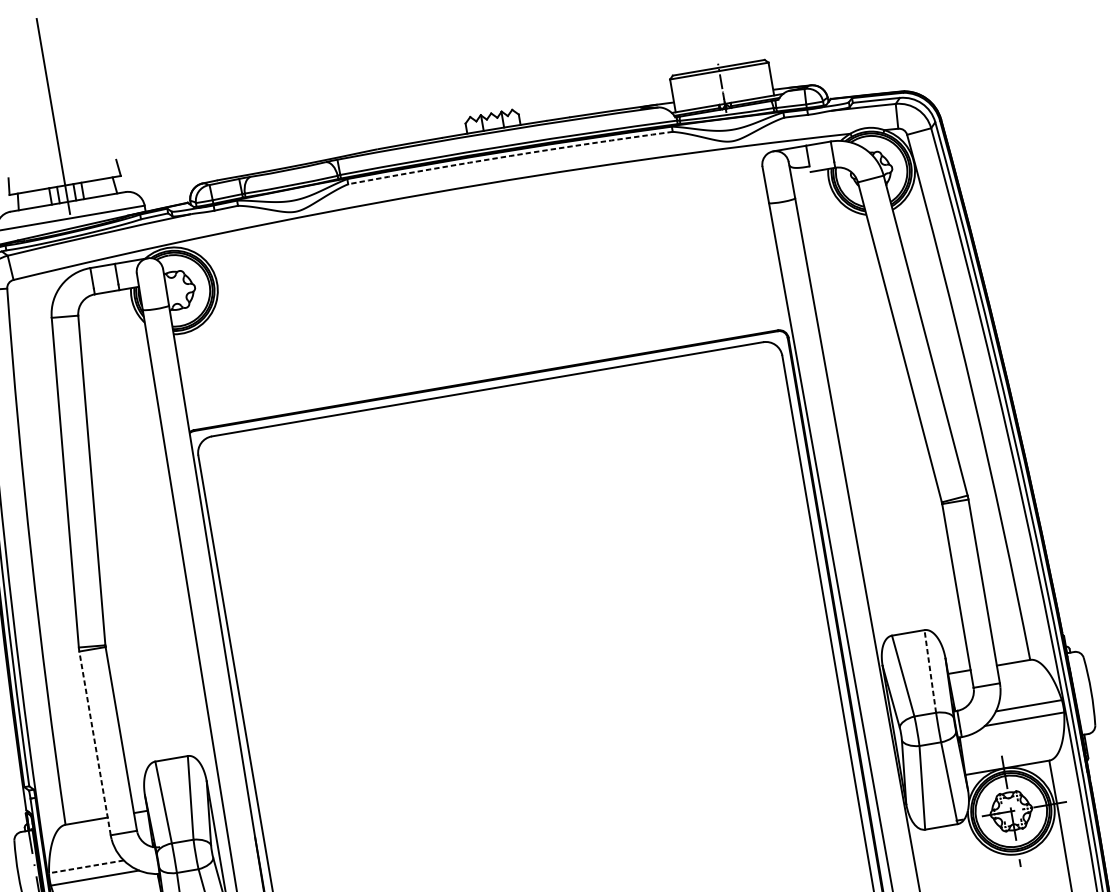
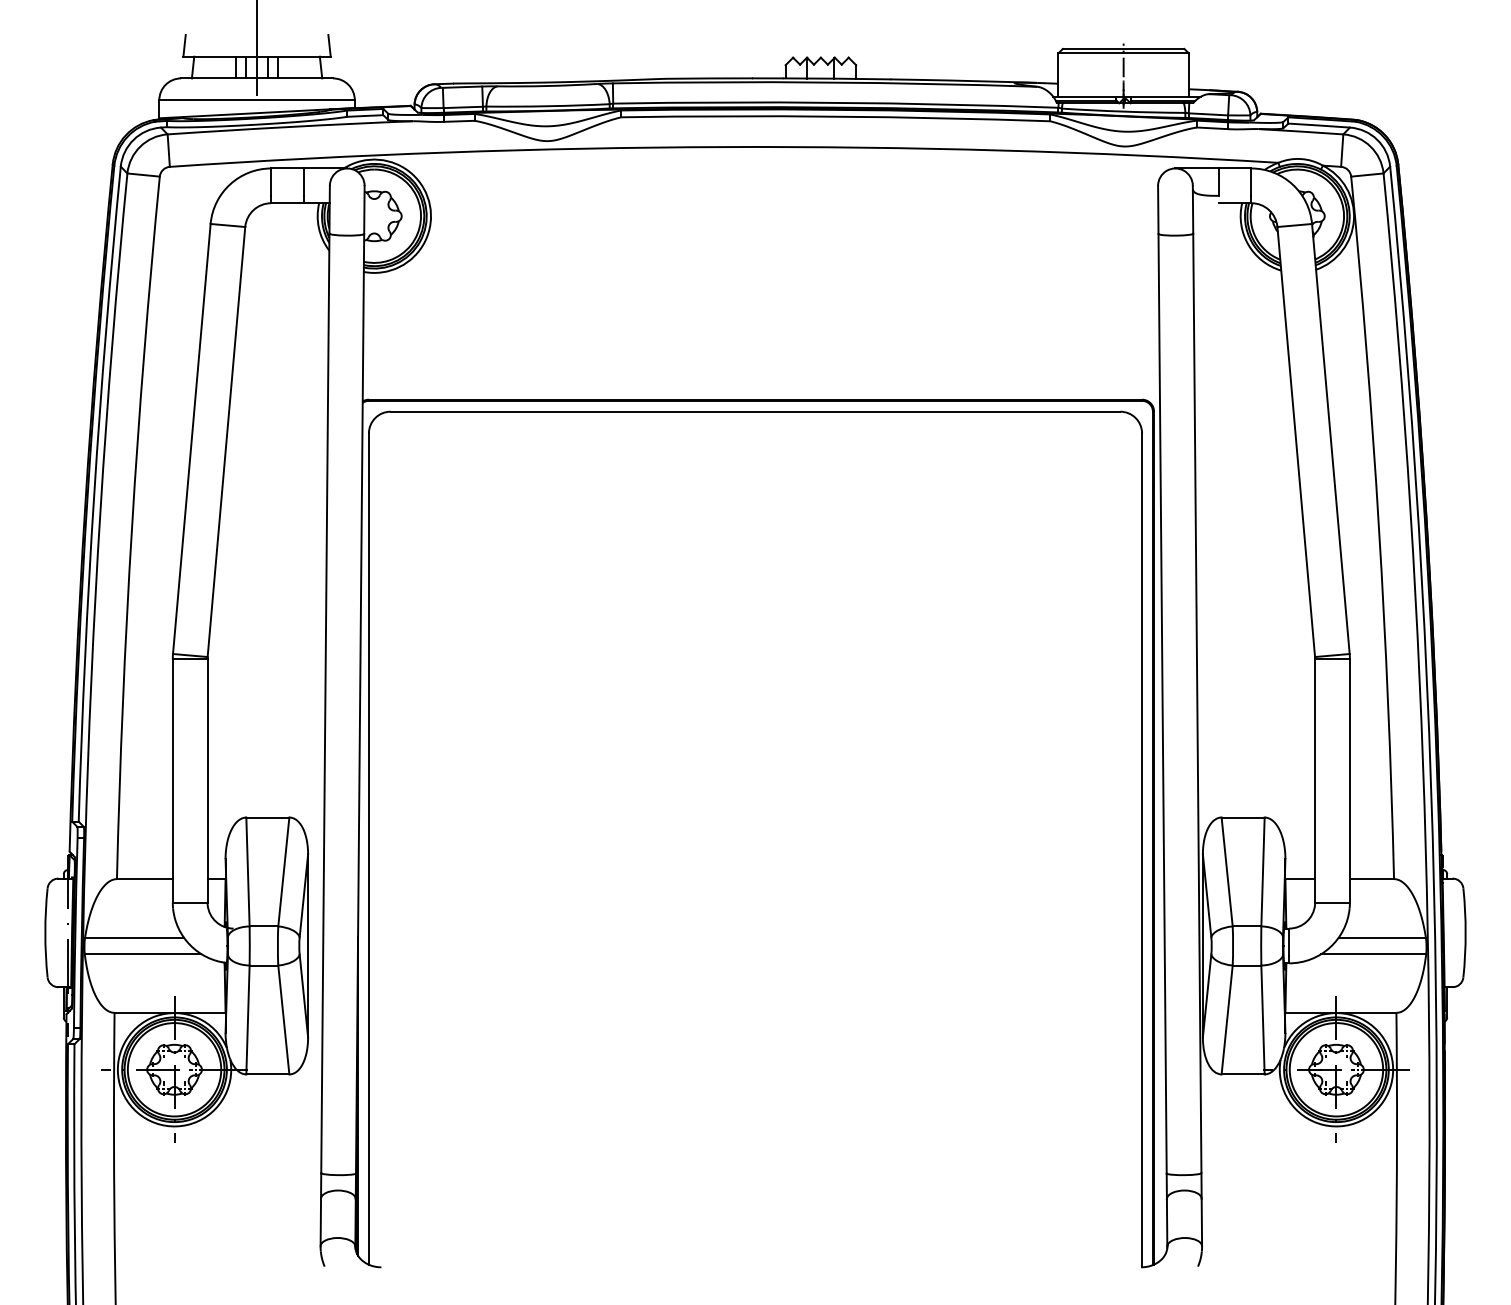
arc: (509, 155) -> (835, 116), dashed -> solid
line: (930, 671) -> (1263, 871), dashed -> solid
line: (94, 743) -> (172, 780), dashed -> solid
line: (86, 866) -> (134, 937), dashed -> solid

